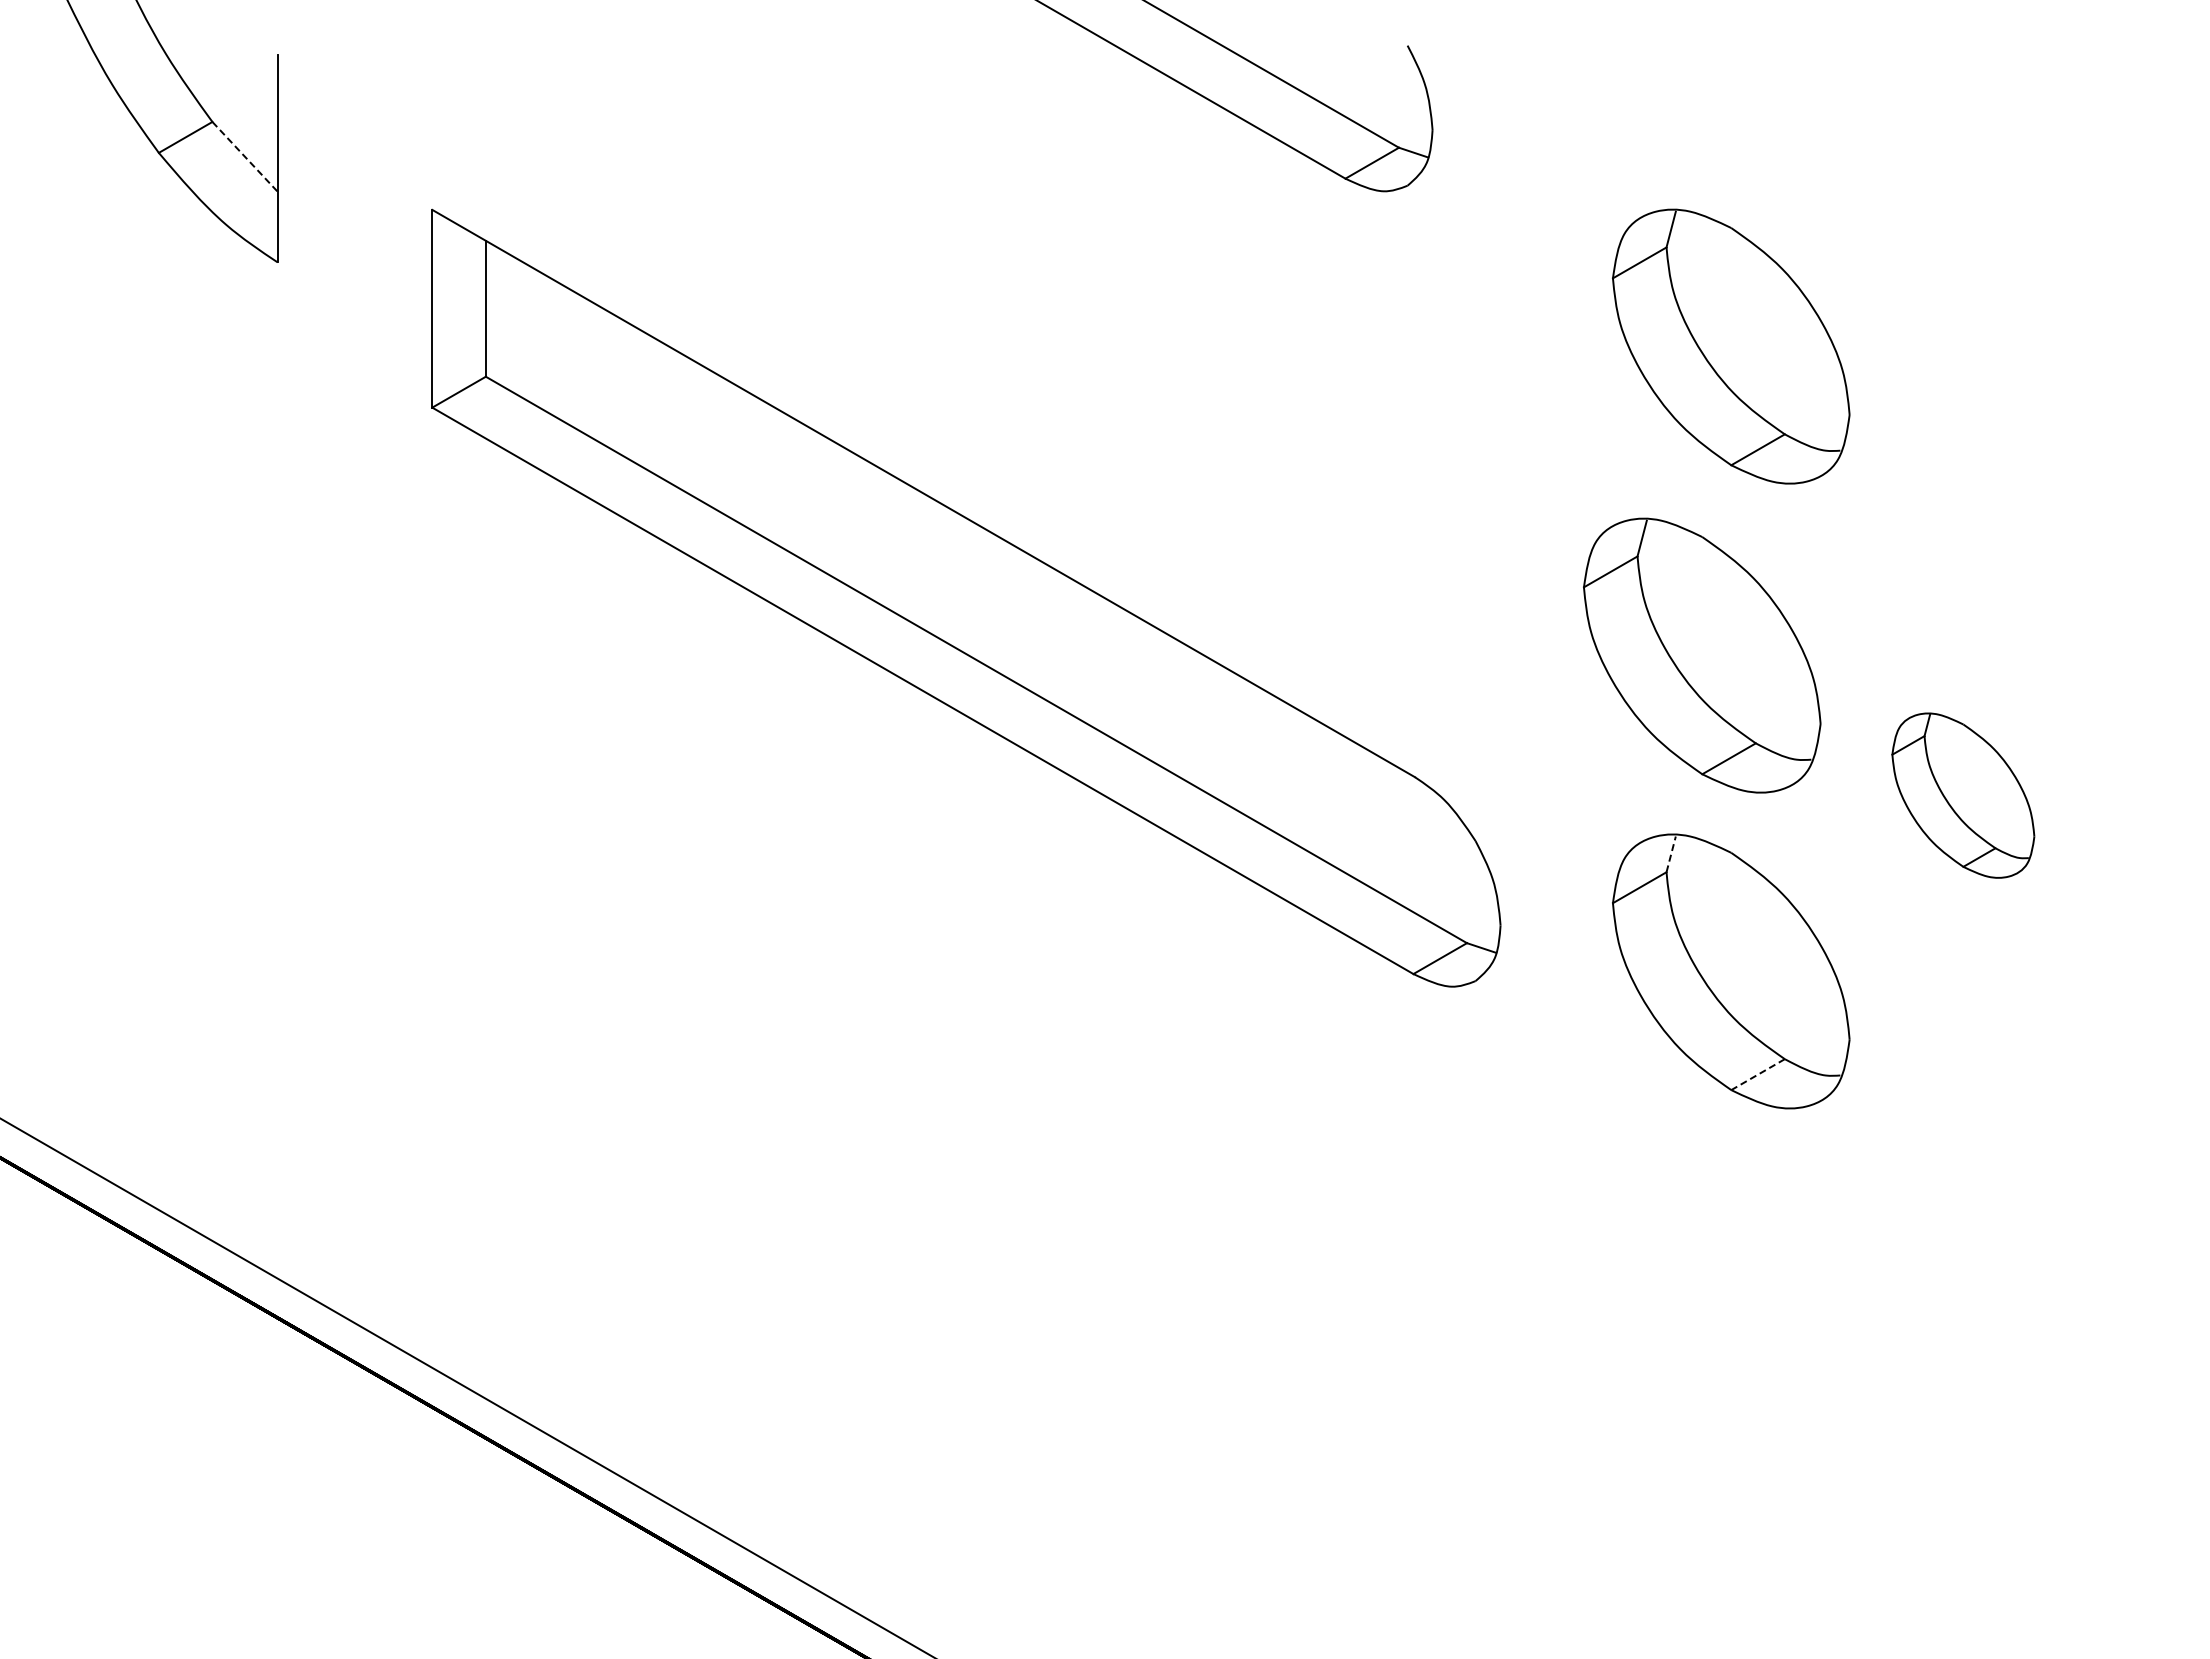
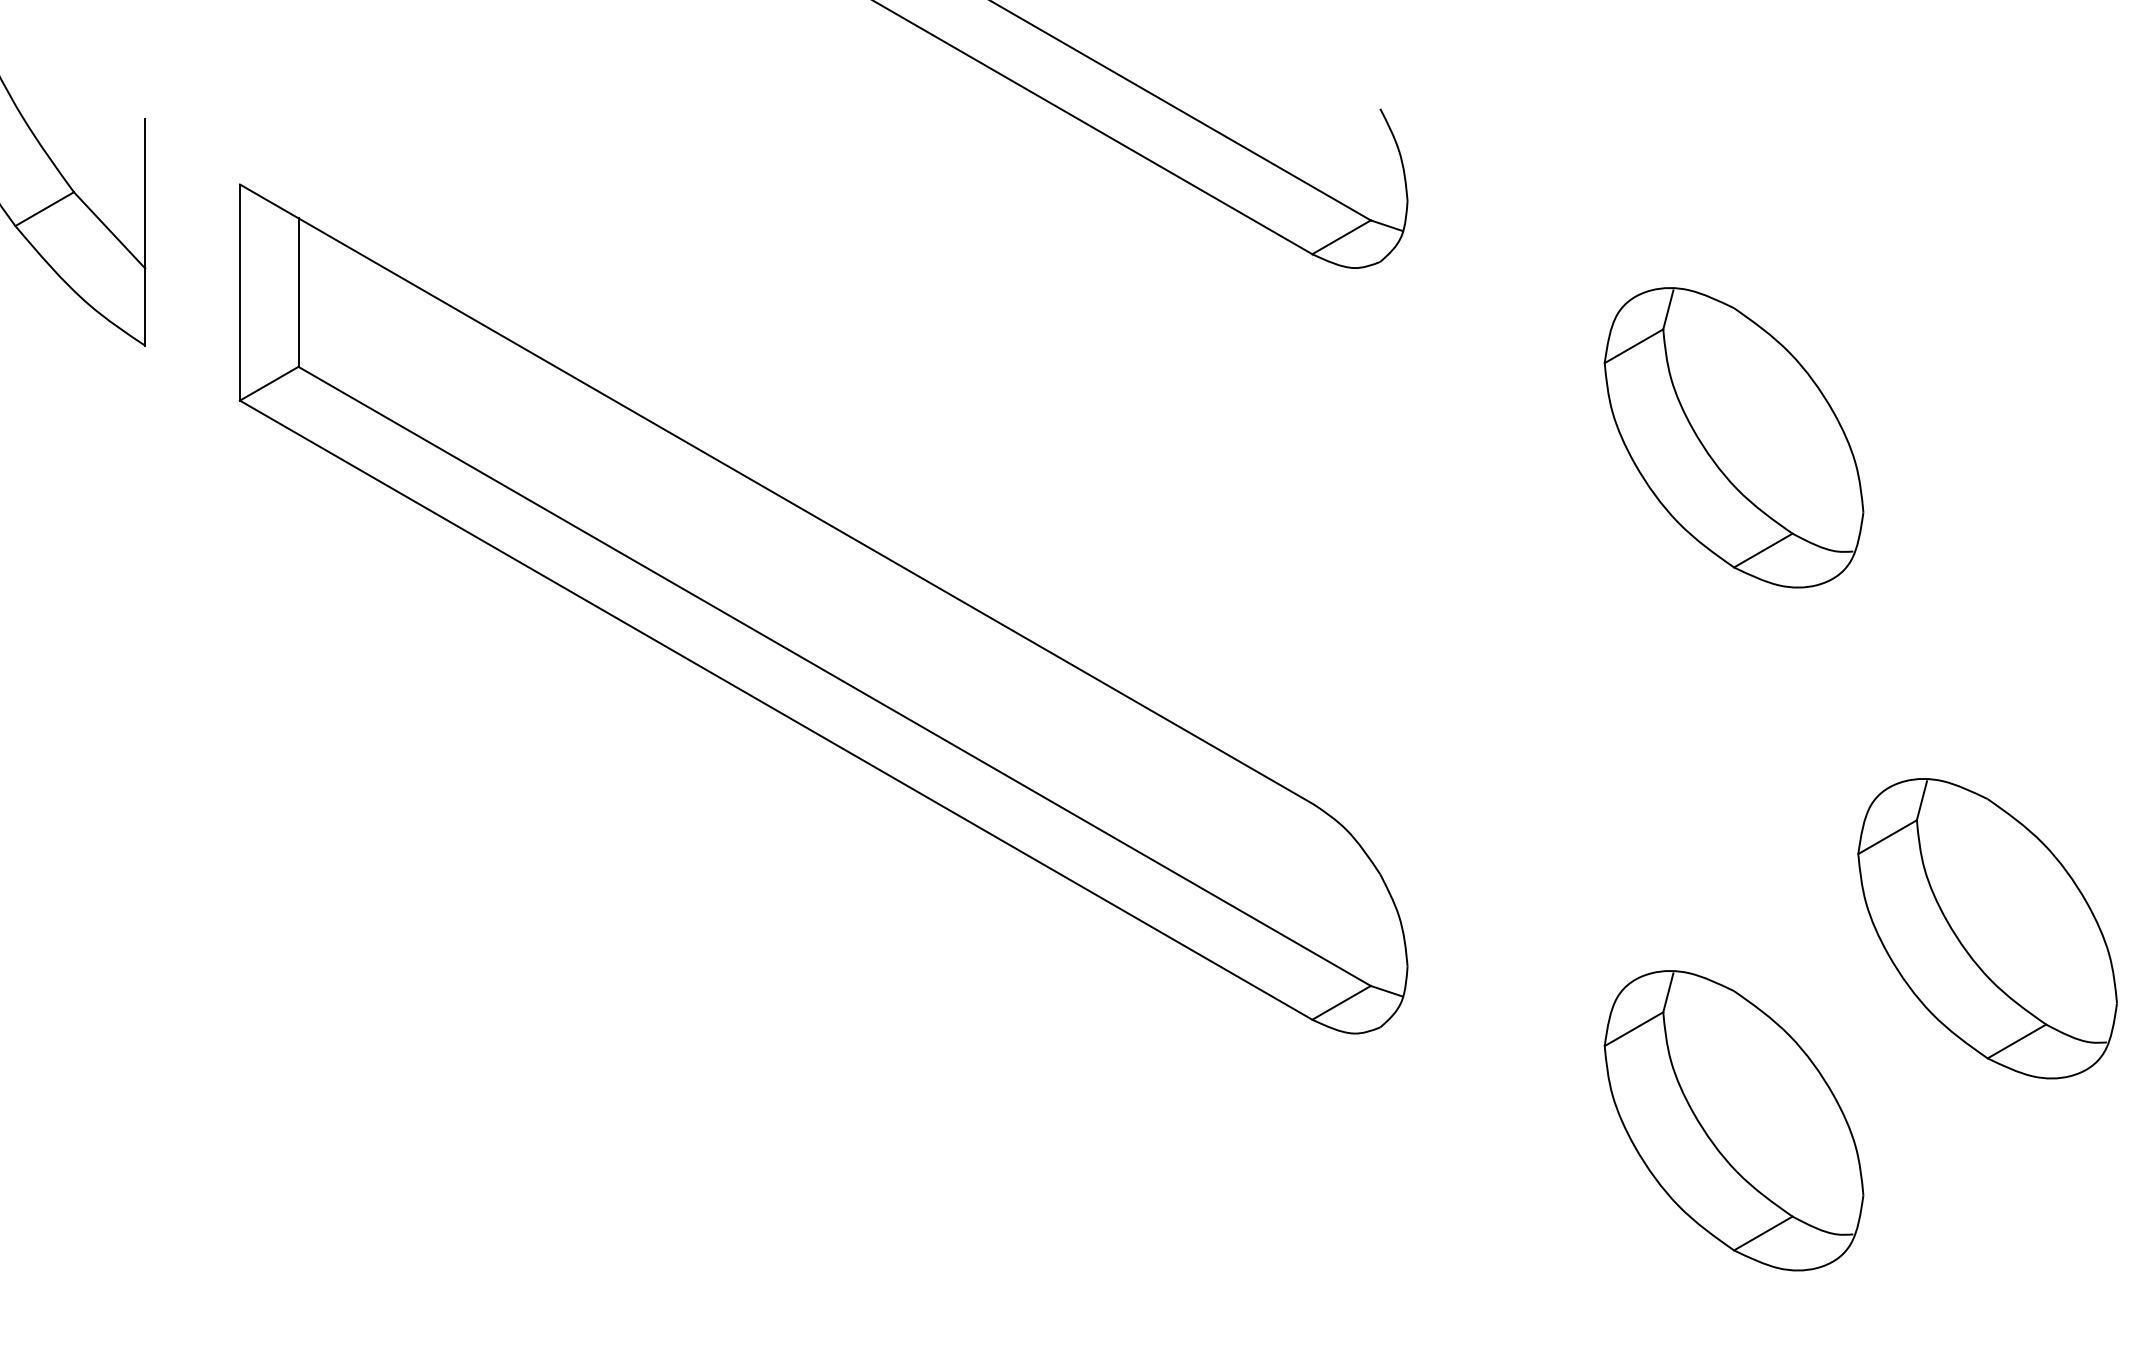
line: (245, 156) -> (110, 229), dashed -> solid
part: (966, 597) -> (823, 608), moved
part: (1702, 655) -> (1702, 775), removed
part: (1963, 795) -> (1987, 928), size x1.67
line: (1671, 853) -> (1668, 991), dashed -> solid
line: (1758, 1074) -> (1763, 1233), dashed -> solid

